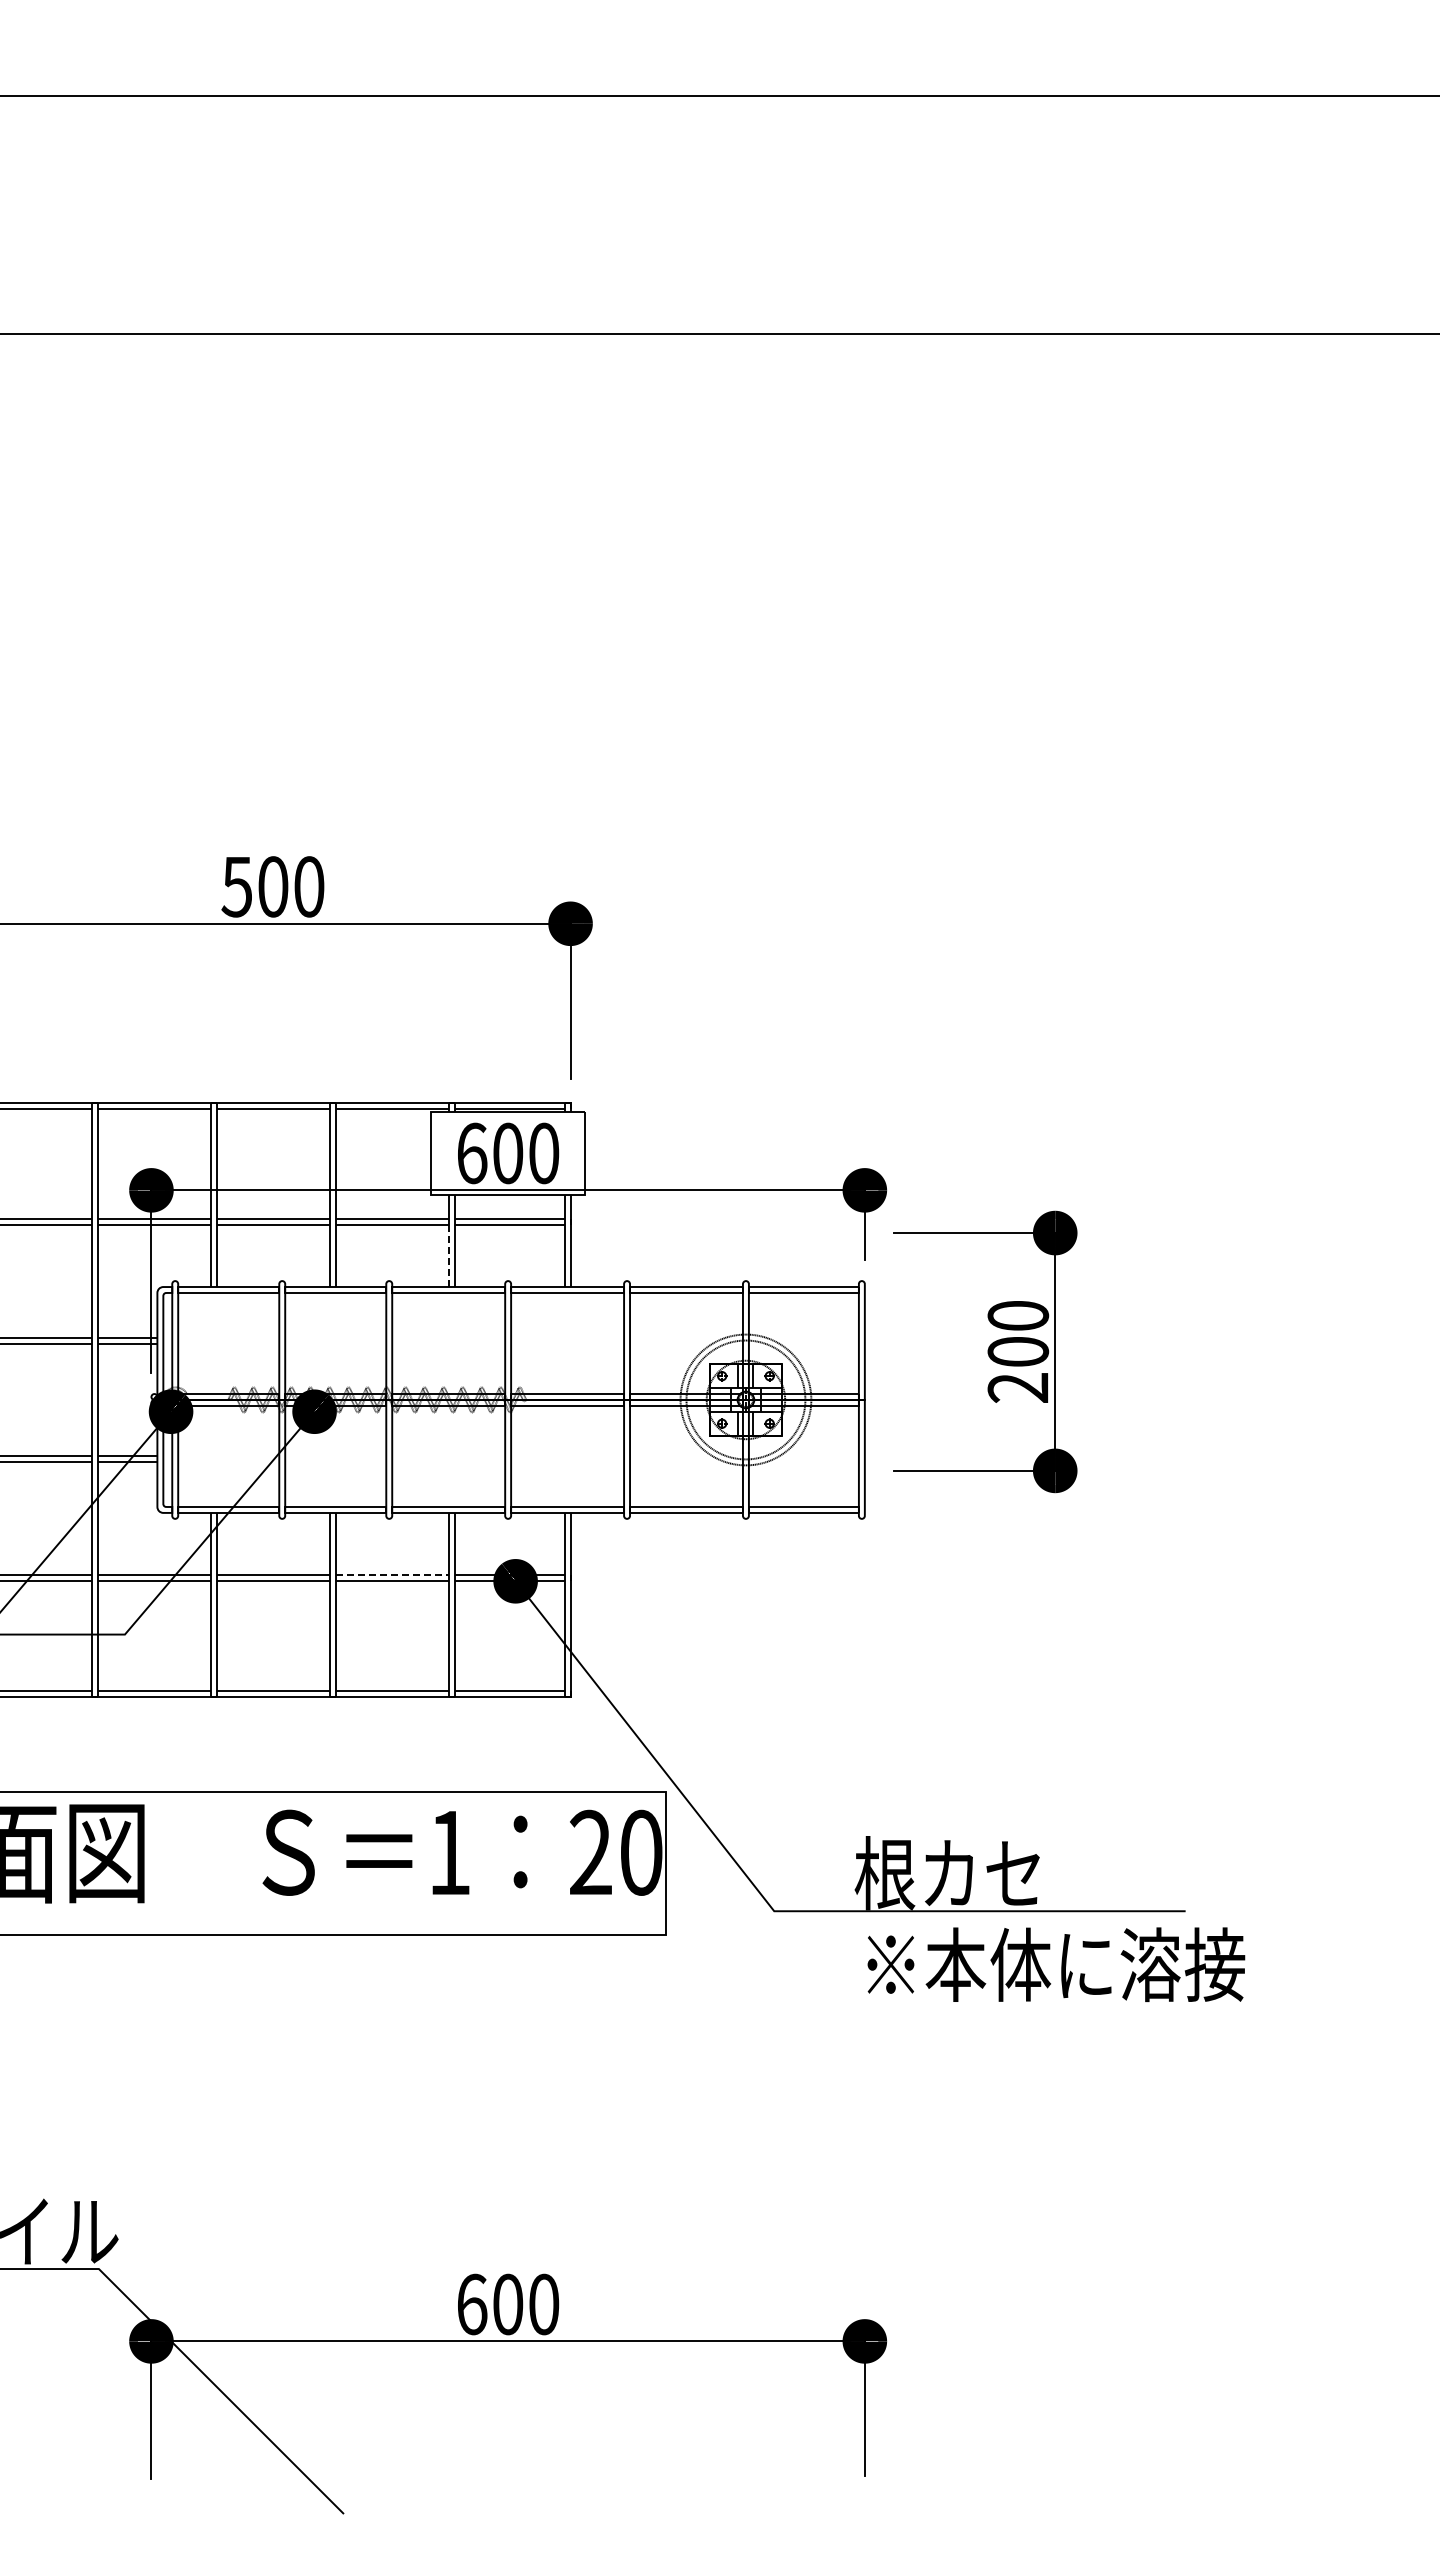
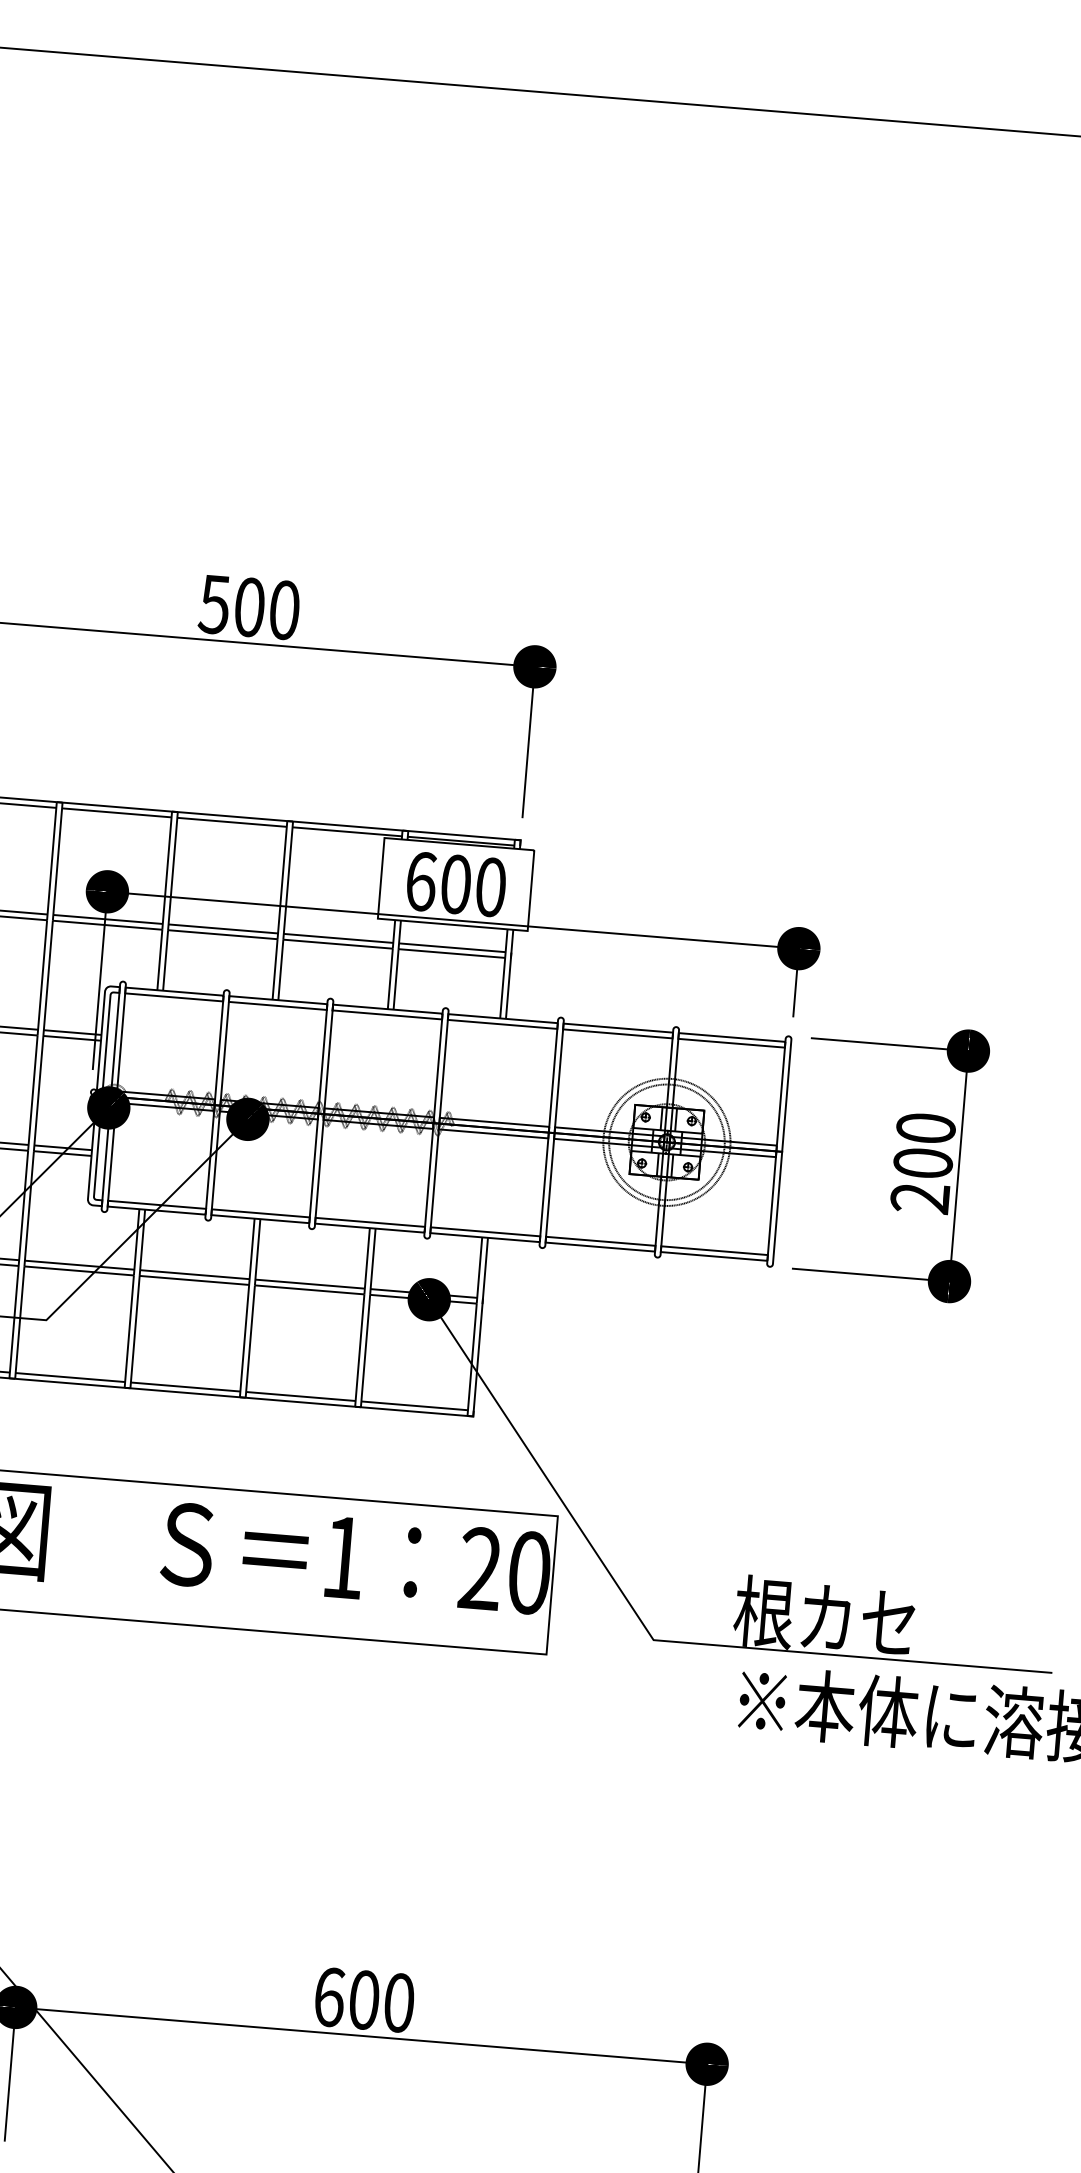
line: (448, 1255) -> (390, 978), dashed -> solid
part: (985, 1351) -> (891, 1160), moved
line: (392, 1575) -> (310, 1284), dashed -> solid

